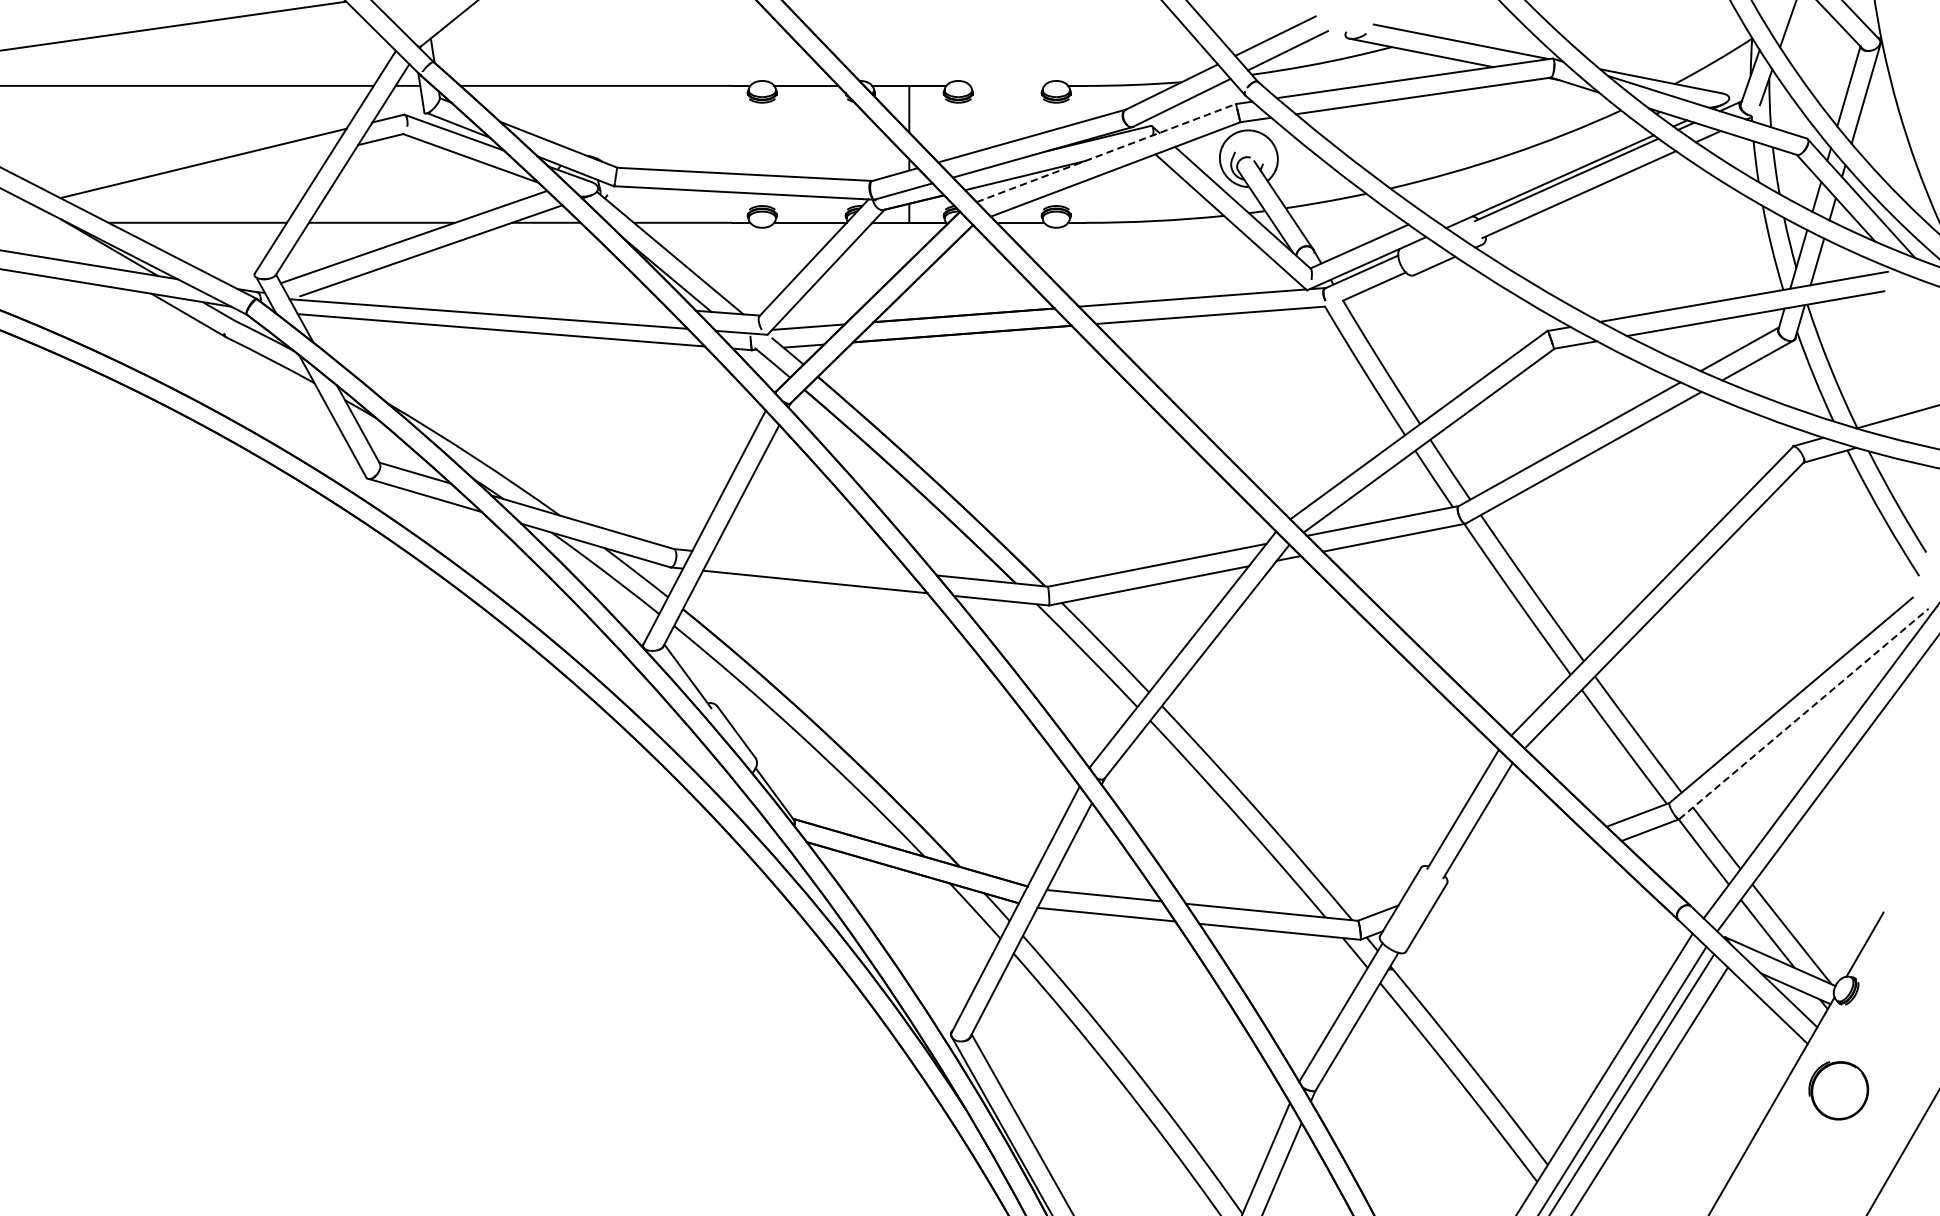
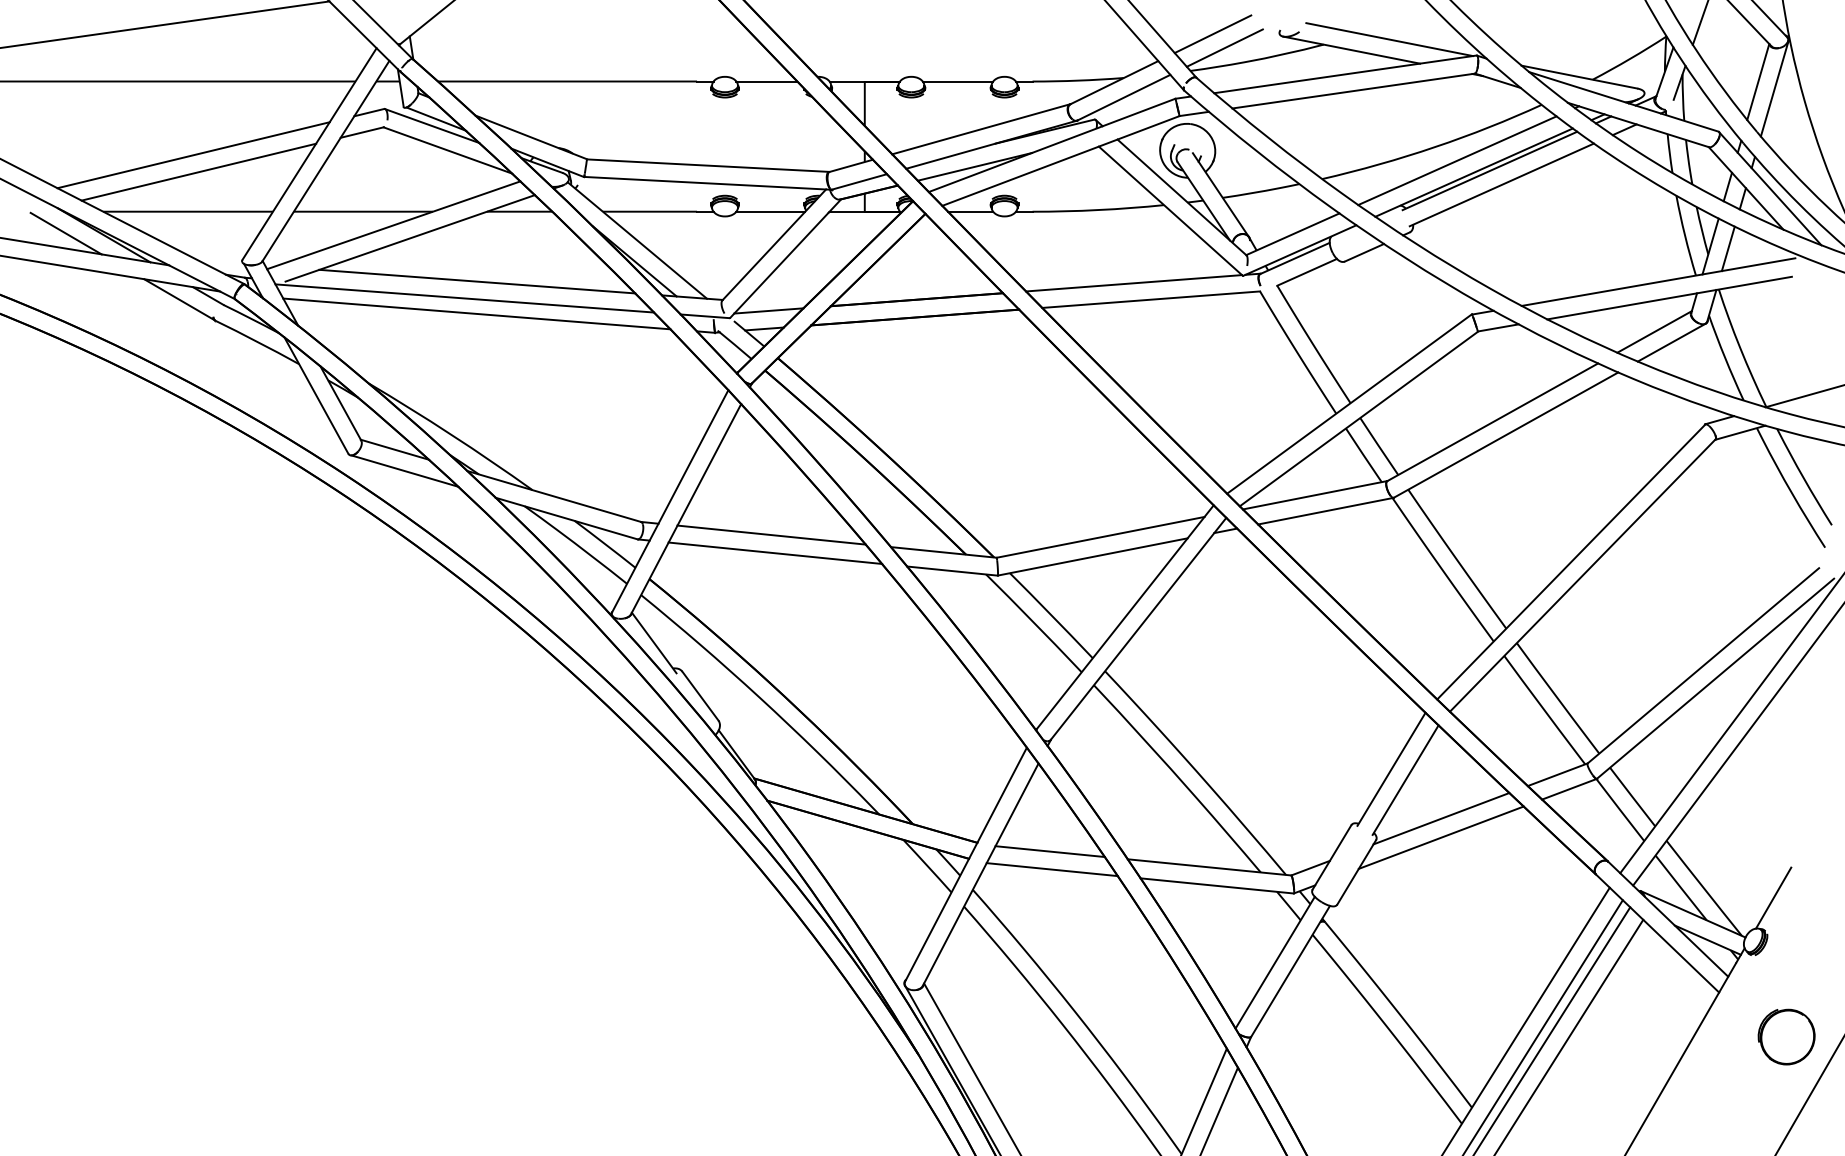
line: (1006, 85) -> (957, 81), added
line: (1106, 153) -> (1052, 145), dashed -> solid
line: (1532, 168) -> (1457, 160), added
line: (208, 180) -> (198, 171), added
line: (68, 245) -> (65, 233), added
line: (502, 296) -> (477, 281), added
line: (811, 562) -> (771, 534), added
line: (1803, 713) -> (1715, 678), dashed -> solid
line: (1515, 860) -> (1441, 818), added
line: (1514, 880) -> (1440, 837), added
part: (1838, 1090) -> (1786, 1036), moved

